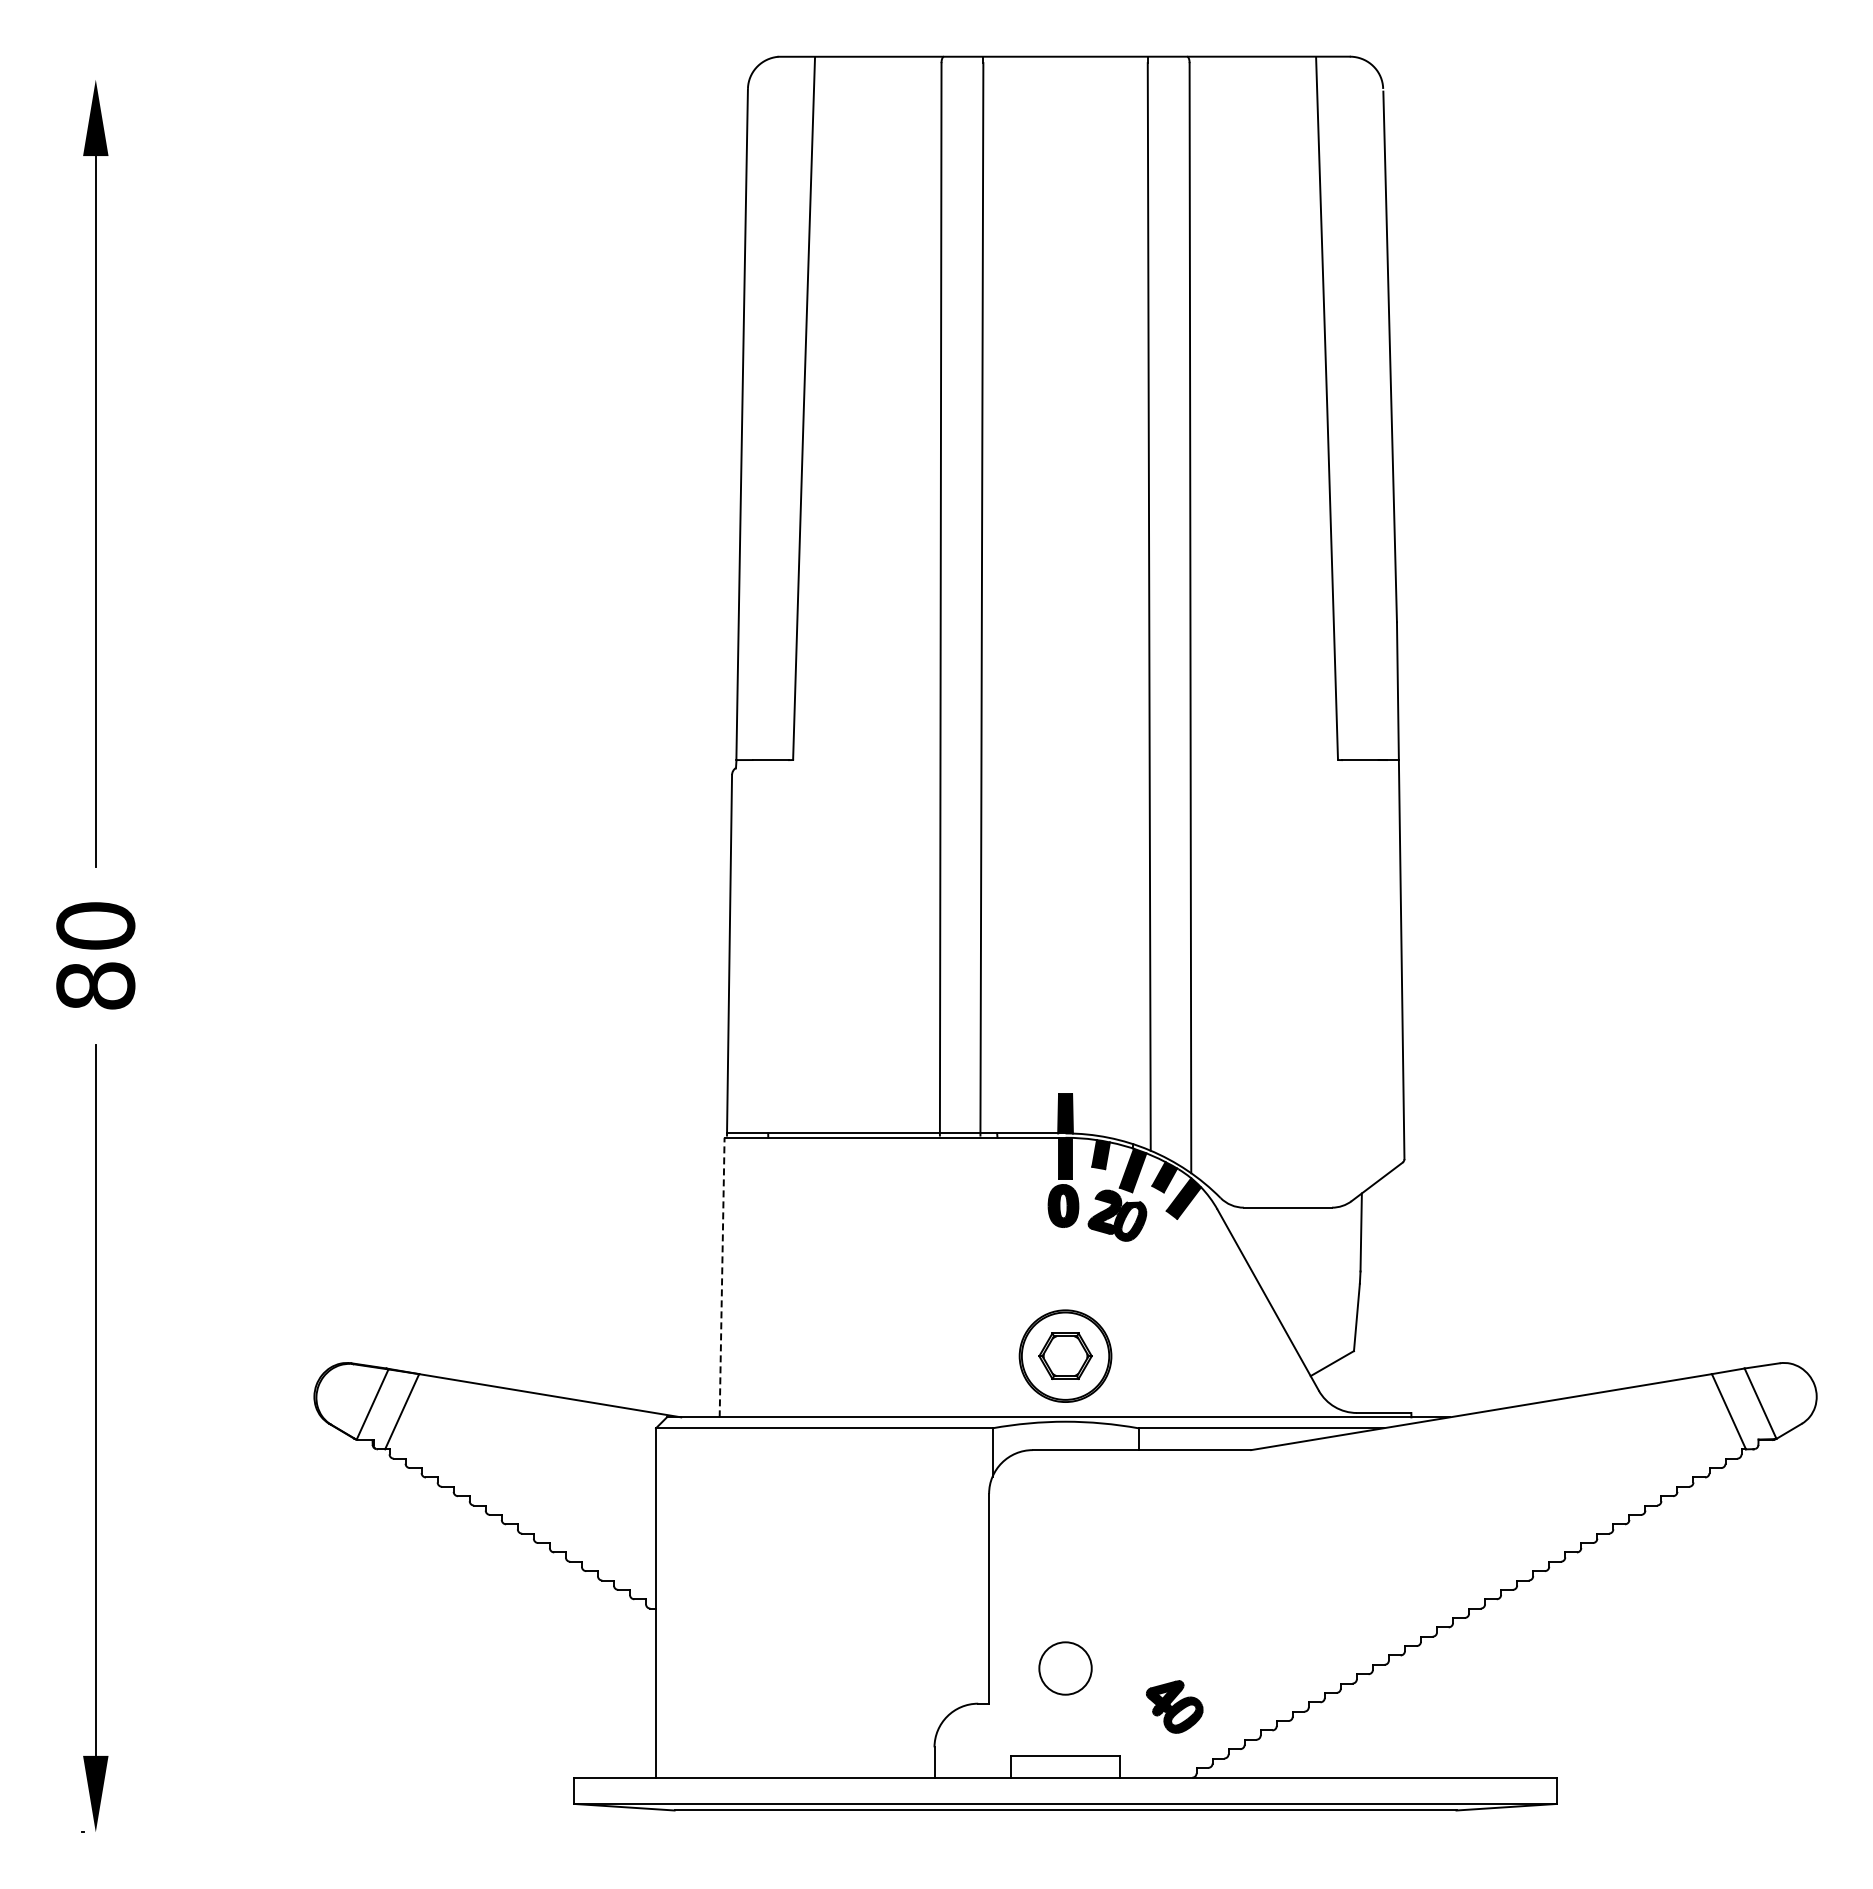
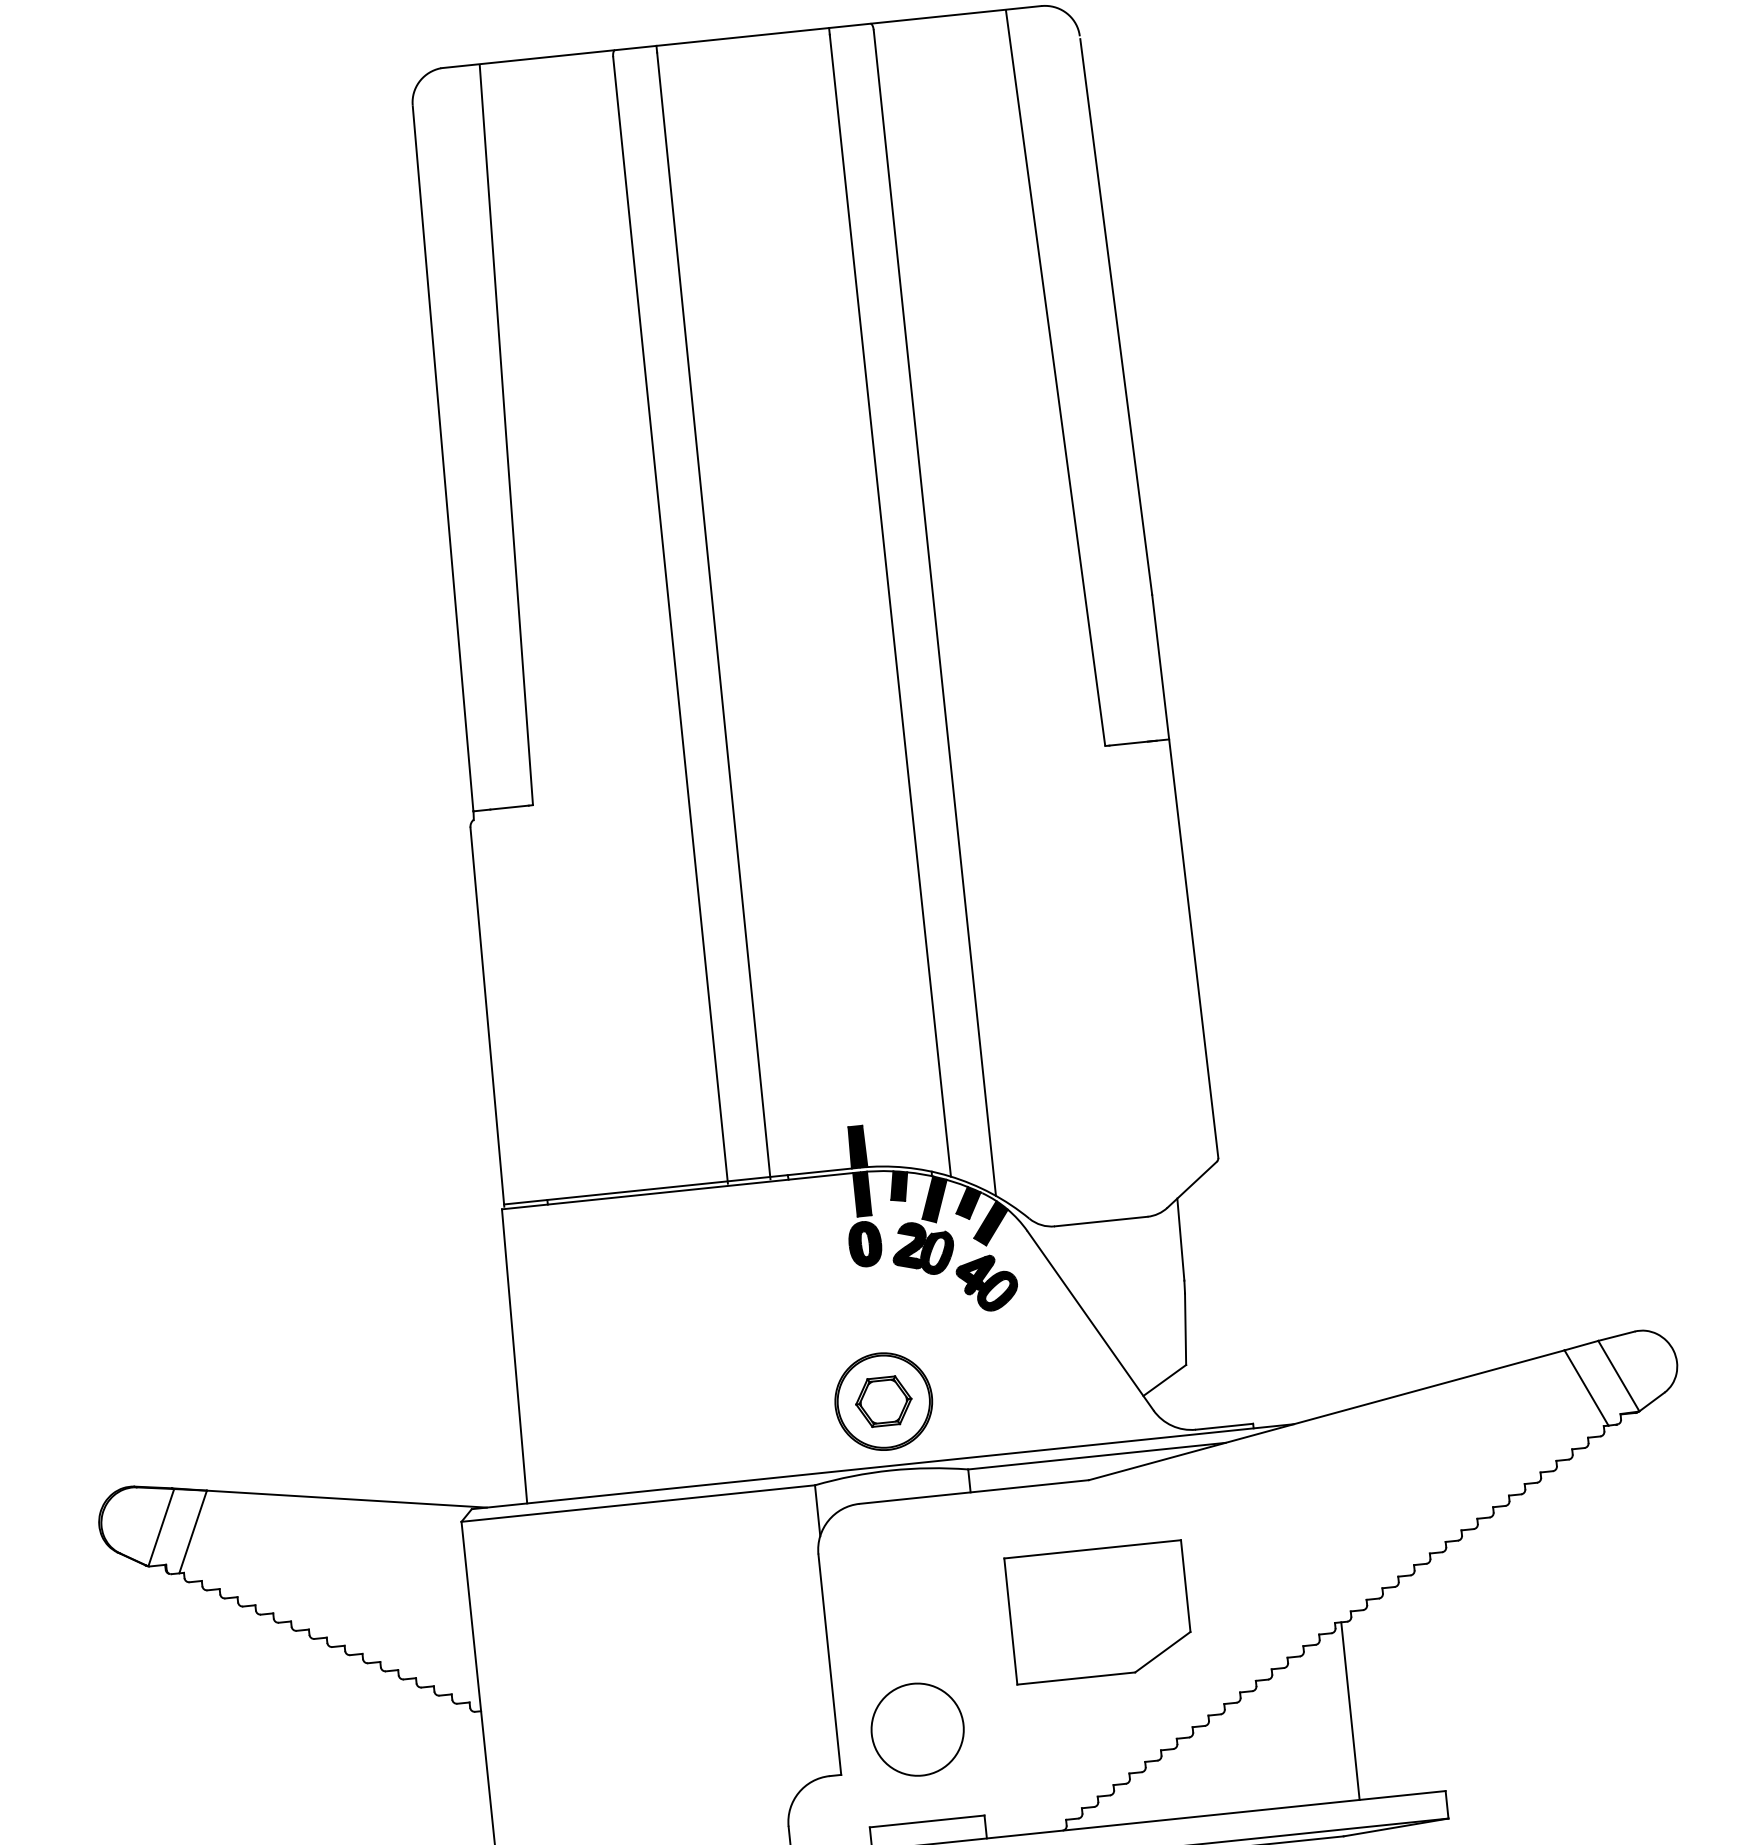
line: (722, 1277) -> (514, 1356), dashed -> solid
part: (1248, 1575) -> (1099, 1612), added
circle: (1065, 1668) -> (917, 1729), size x1.67
line: (1475, 1692) -> (1350, 1710), added
part: (1174, 1706) -> (987, 1283), moved

